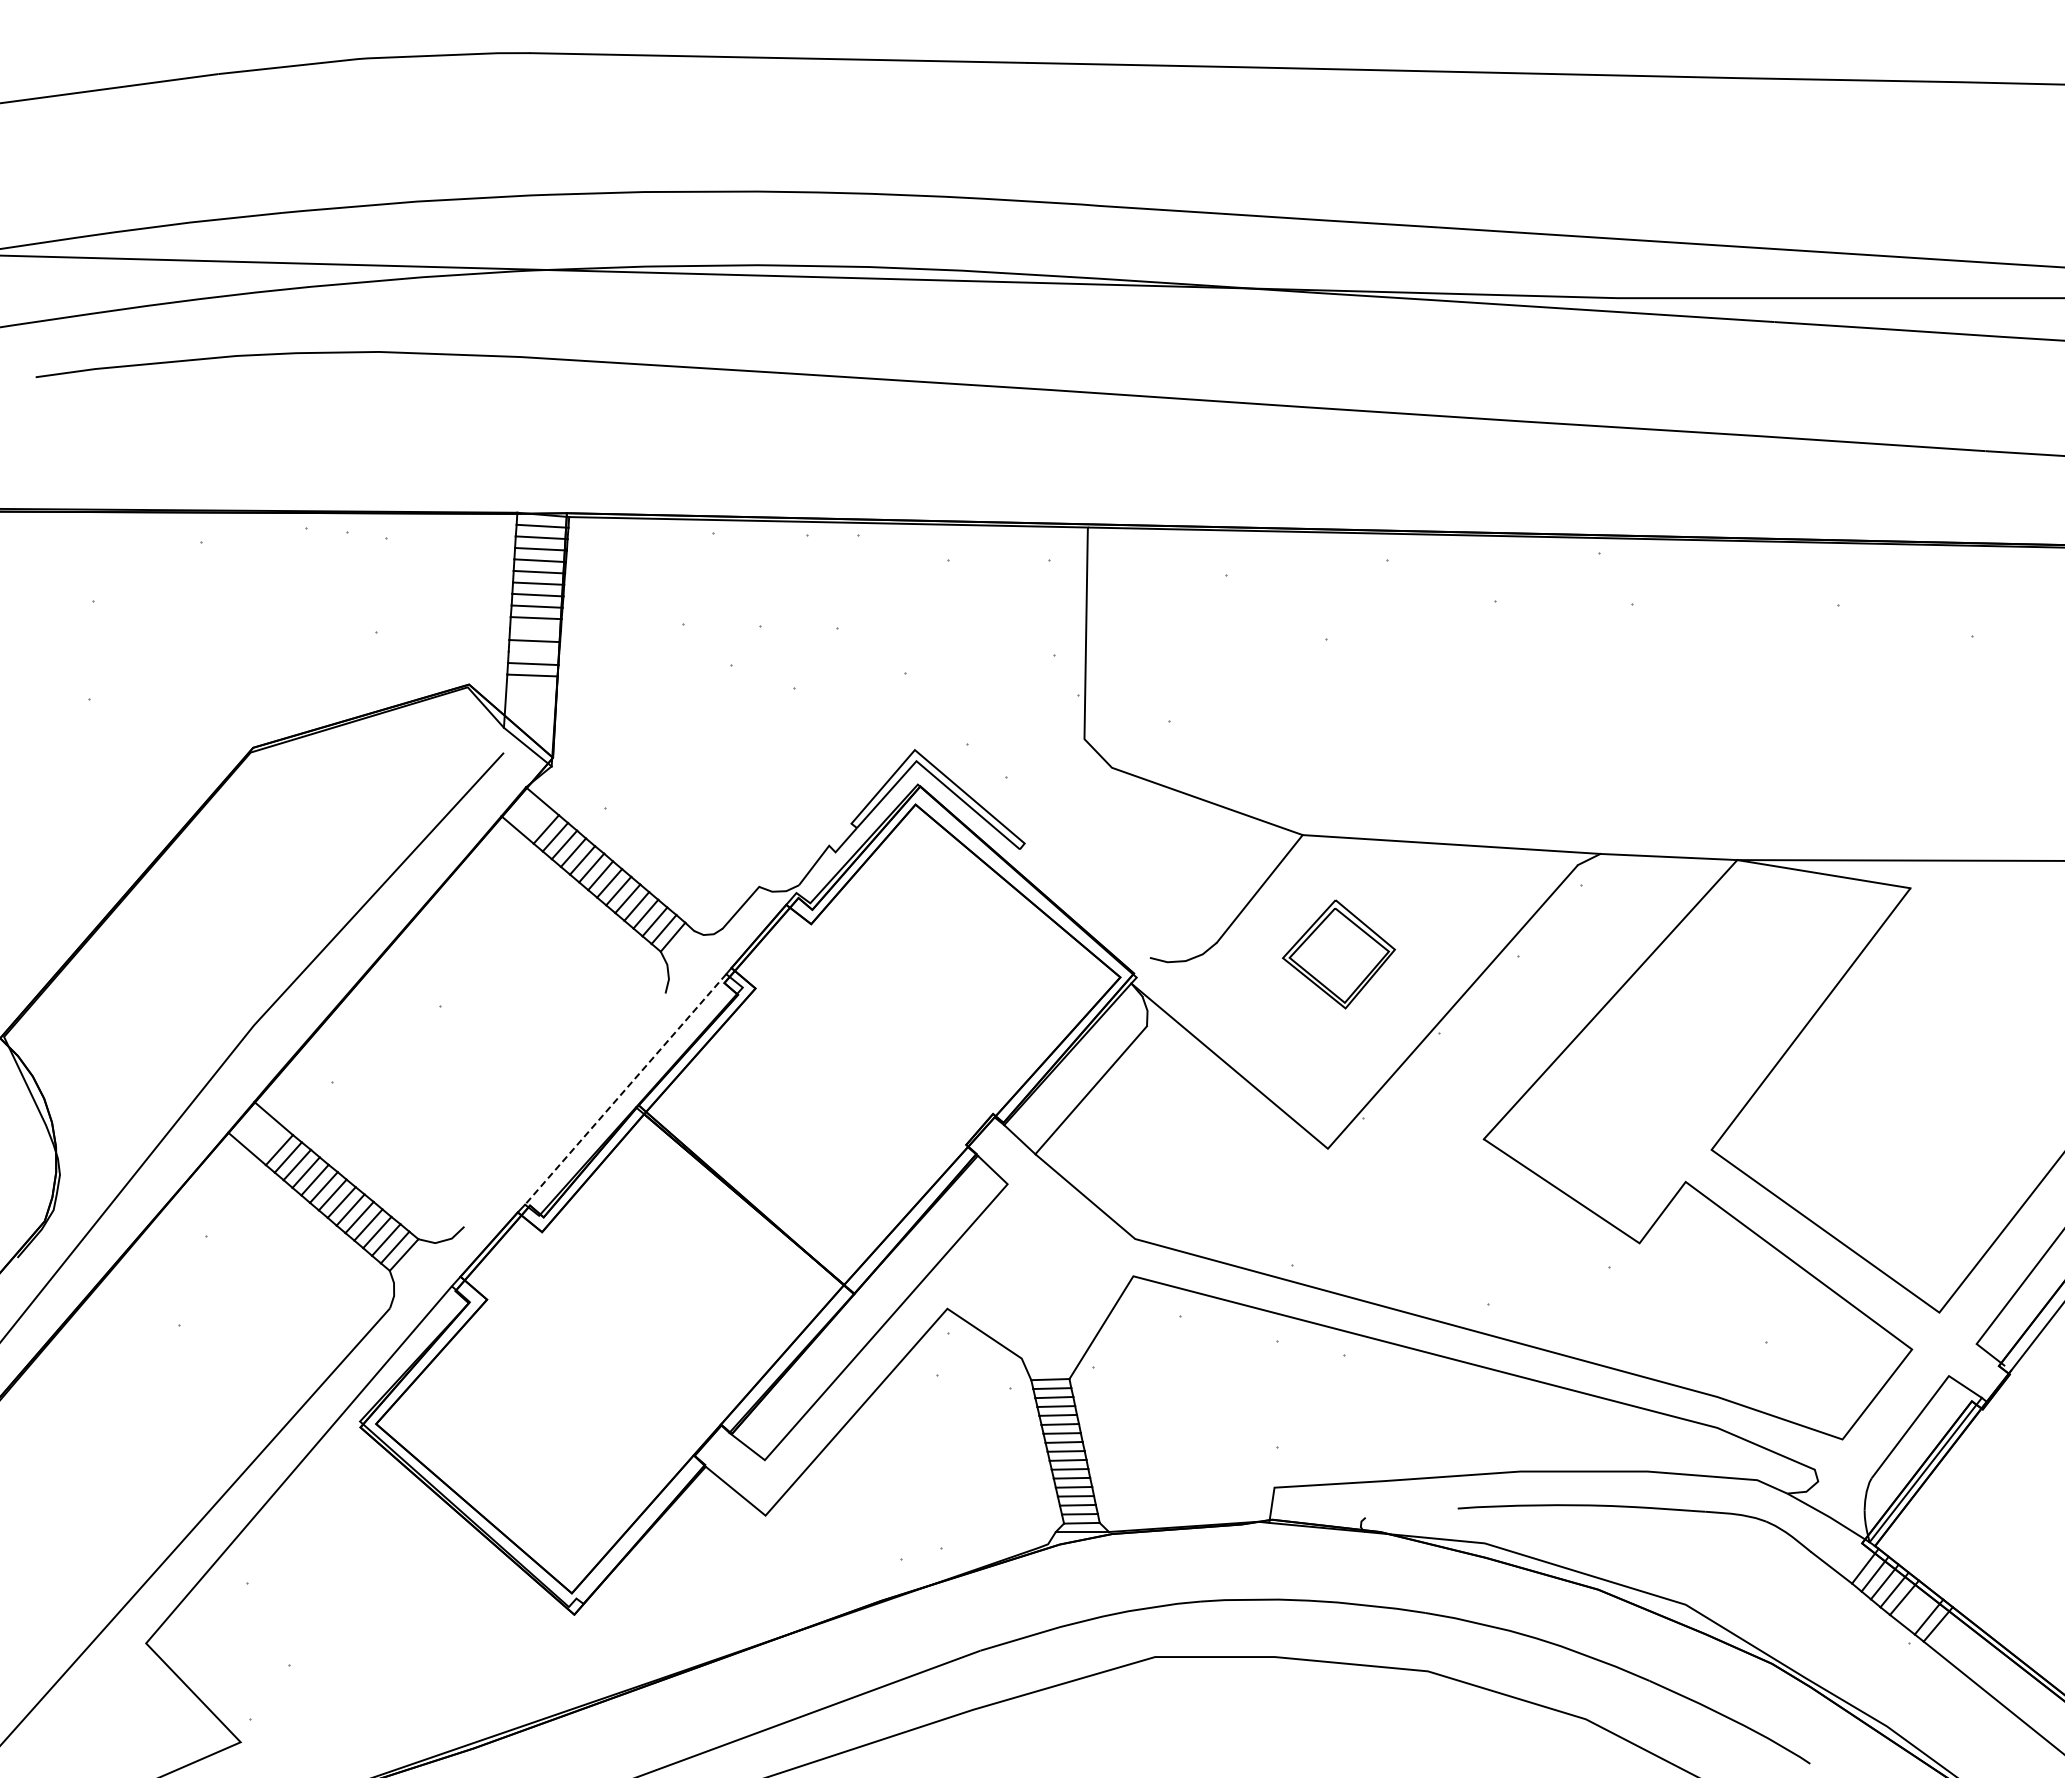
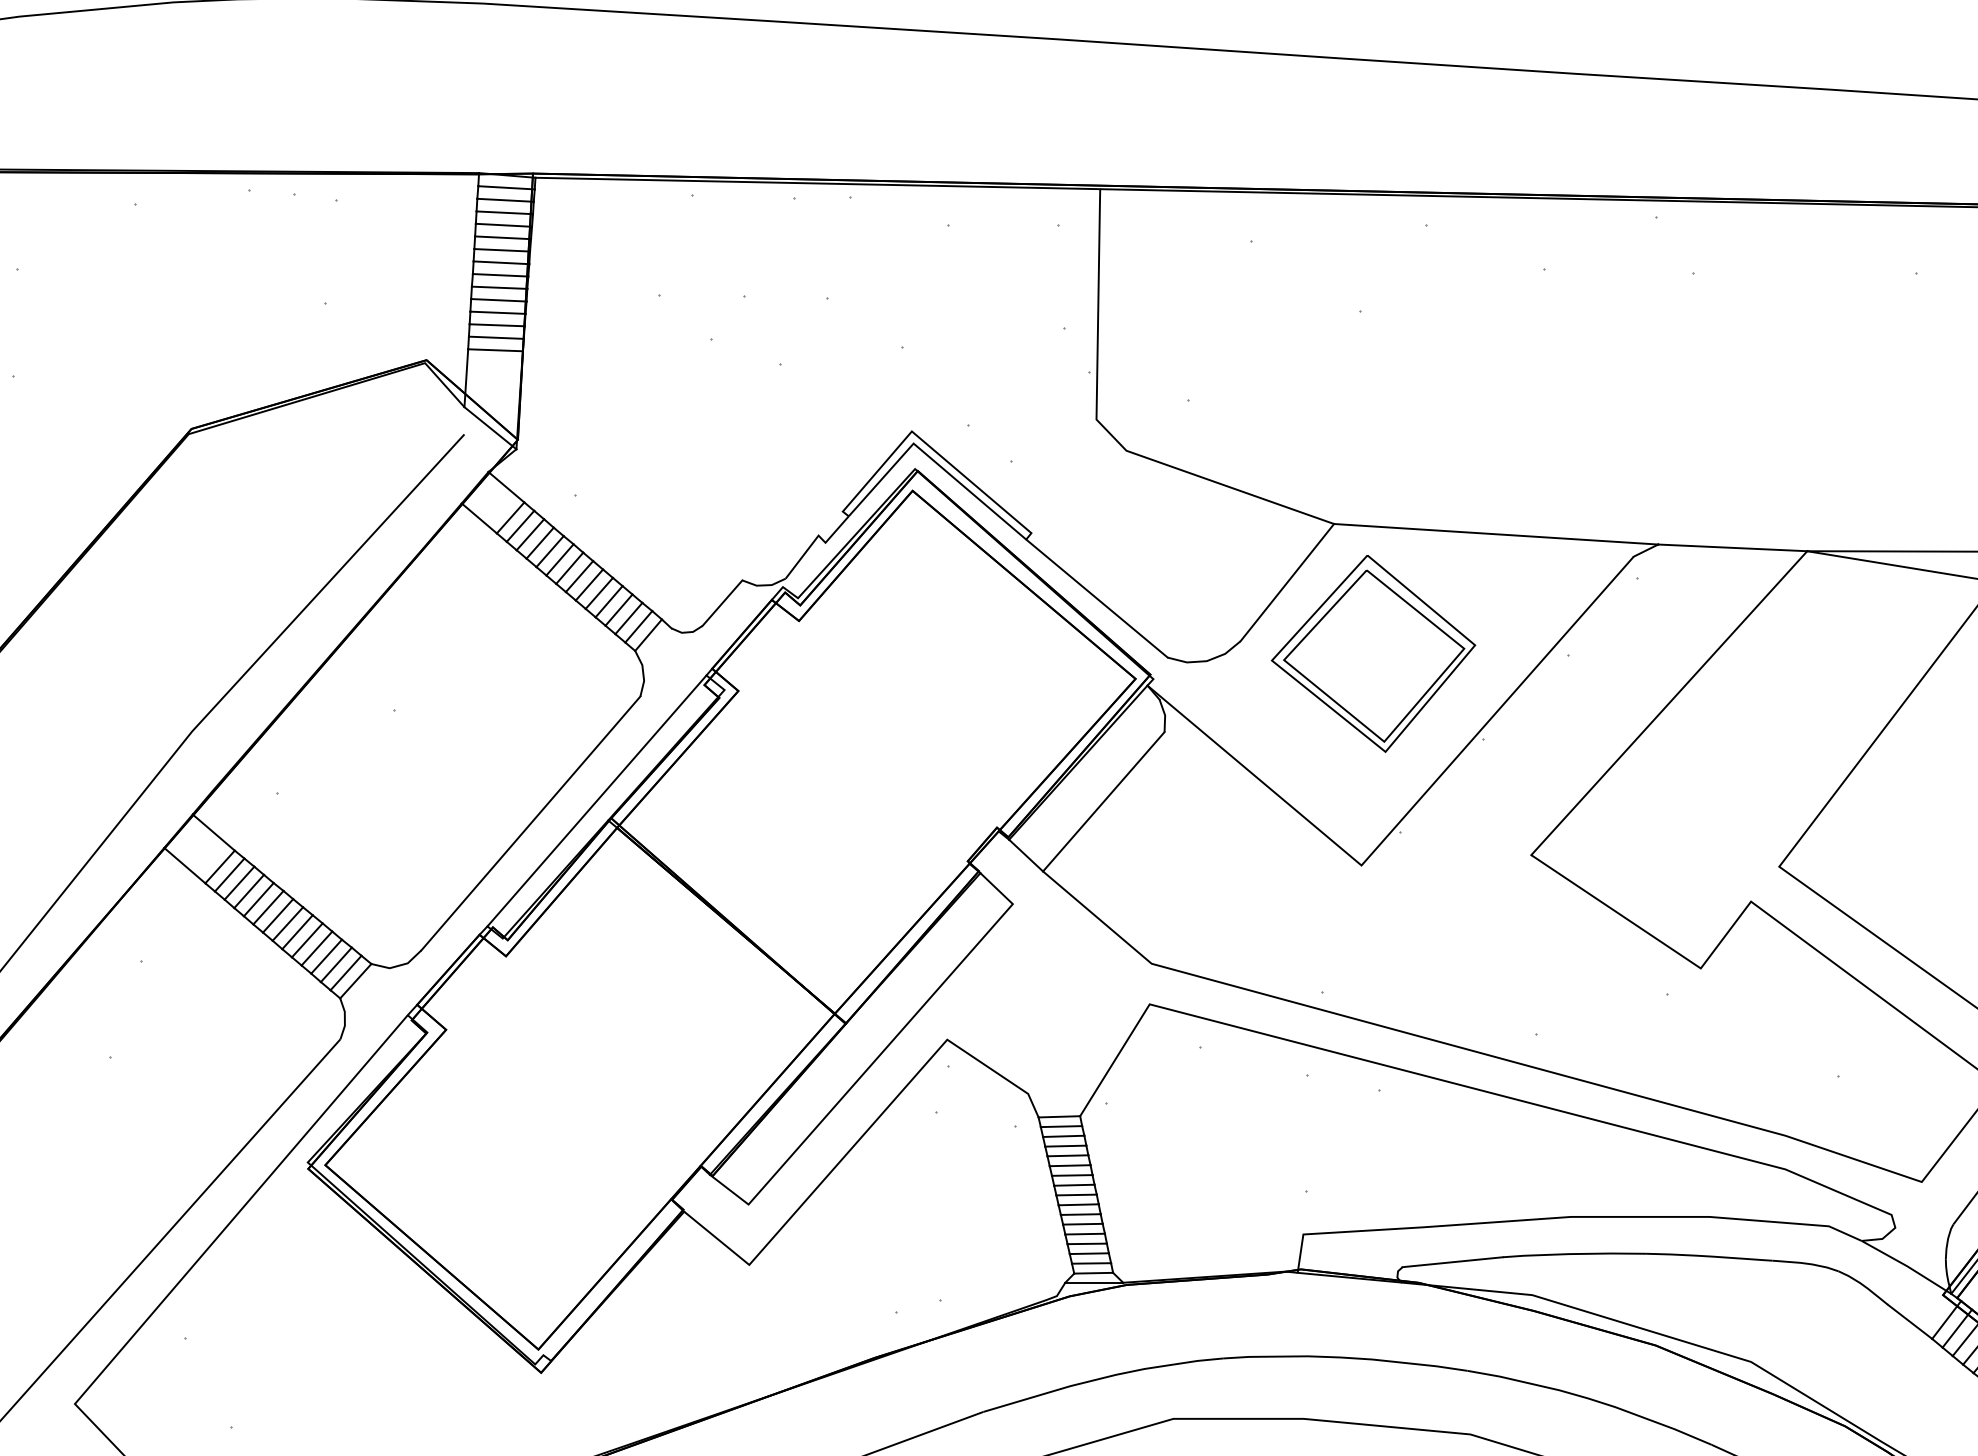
line: (535, 629) -> (498, 300), added
line: (533, 652) -> (496, 325), added
line: (1084, 903) -> (1096, 598), added
part: (1338, 954) -> (1373, 654), size x1.67
line: (625, 1089) -> (596, 800), dashed -> solid
line: (564, 1109) -> (530, 822), added
line: (1411, 1512) -> (1452, 1261), added

